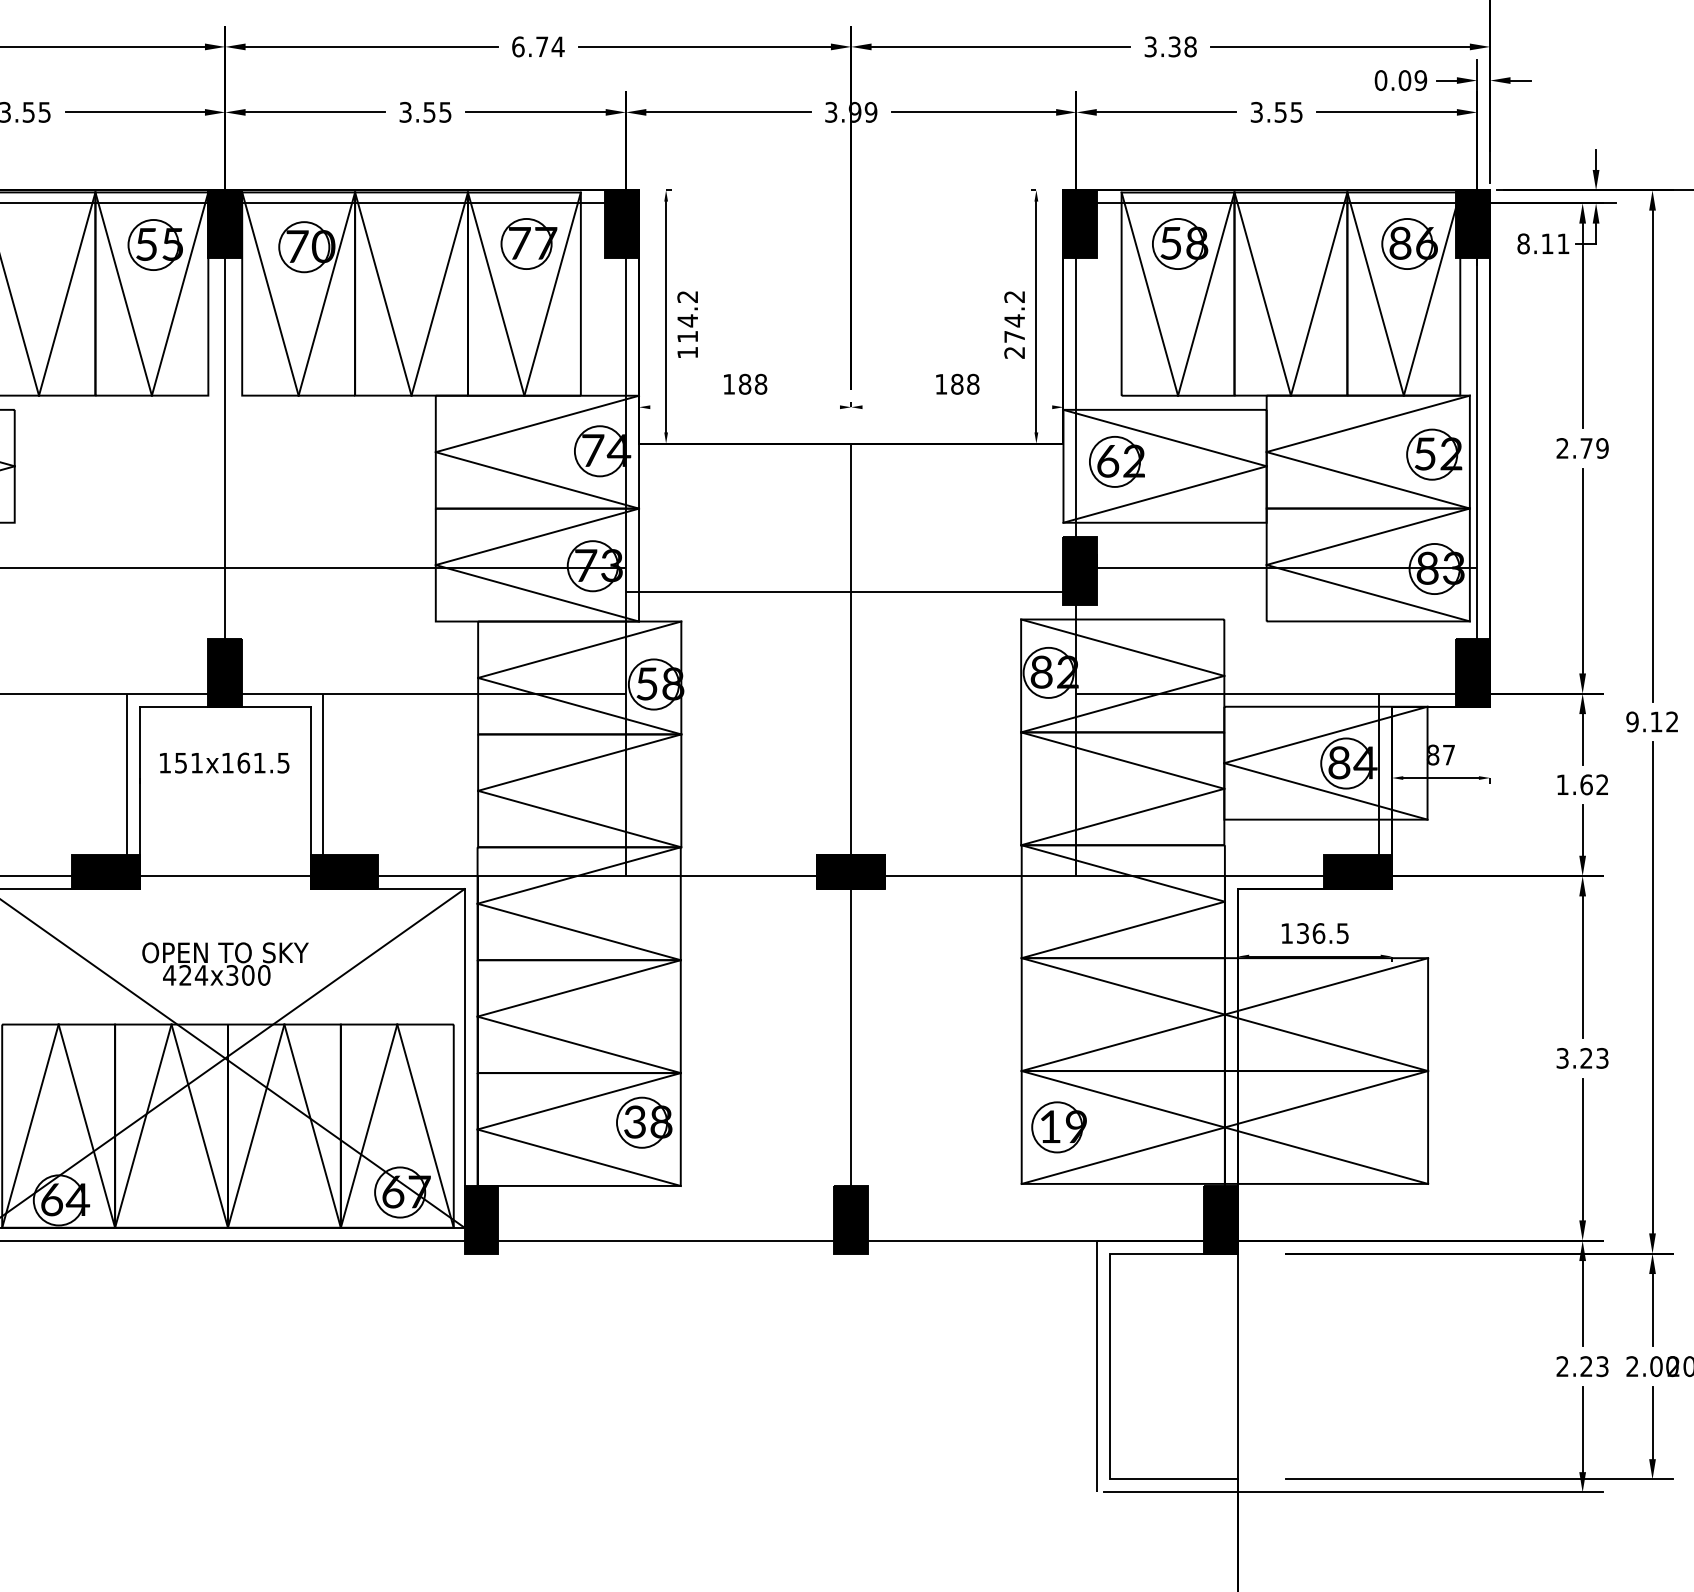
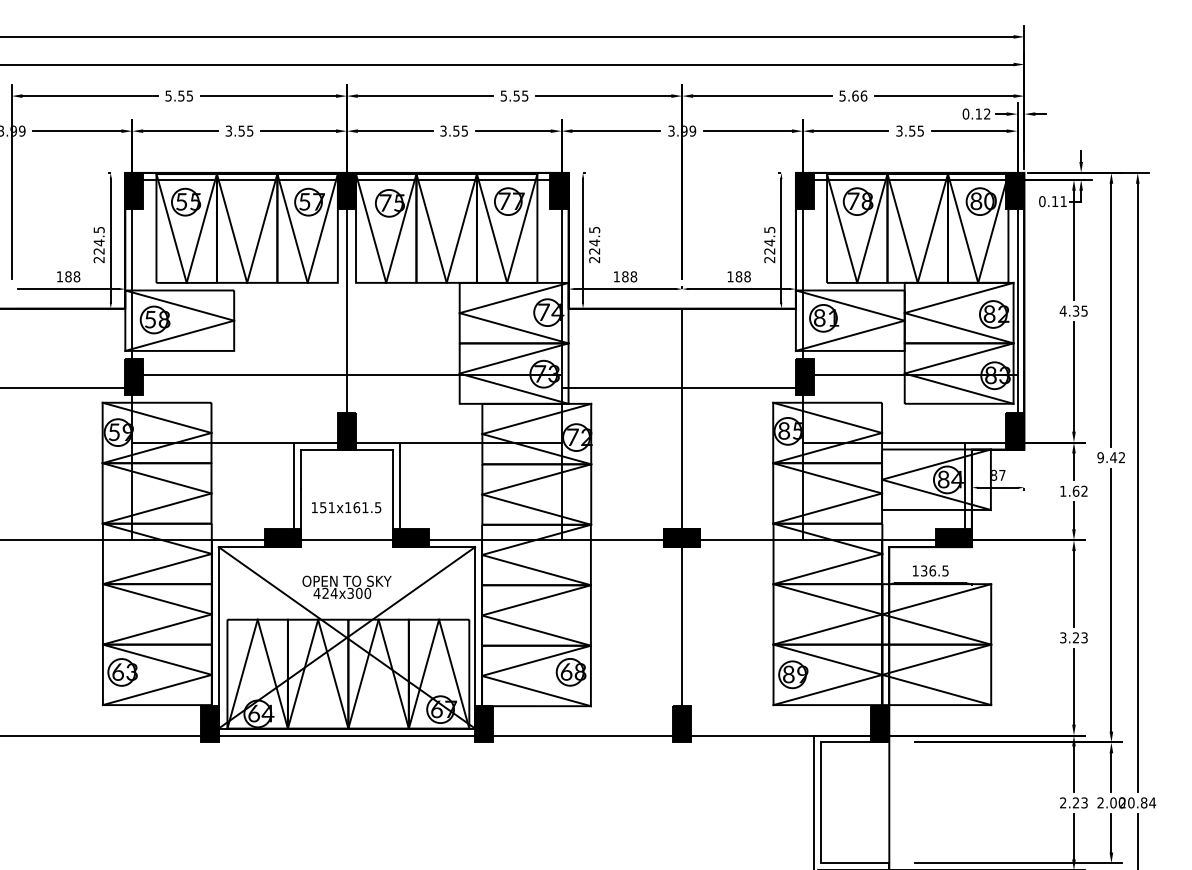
text: (538, 45) -> (514, 95), 6.74 -> 5.55
text: (1171, 45) -> (853, 95), 3.38 -> 5.66
text: (1411, 79) -> (982, 113), 0.09 -> 0.12
text: (1426, 241) -> (990, 200), 86 -> 80
text: (172, 243) -> (318, 201), 55 -> 57
text: (1171, 243) -> (853, 201), 58 -> 78
text: (1523, 243) -> (1042, 201), 8.11 -> 0.11
text: (323, 245) -> (399, 202), 70 -> 75
text: (1014, 316) -> (769, 240), 274.2 -> 224.5
text: (687, 325) -> (594, 245), 114.2 -> 224.5
line: (745, 408) -> (625, 289), added
line: (956, 408) -> (738, 289), added
text: (1581, 447) -> (1073, 310), 2.79 -> 4.35
text: (1424, 452) -> (989, 313), 52 -> 82
text: (1120, 460) -> (826, 317), 62 -> 81
text: (1064, 671) -> (796, 430), 82 -> 85
text: (659, 684) -> (579, 437), 58 -> 72
text: (1656, 721) -> (1113, 457), 9.12 -> 9.42
text: (224, 762) -> (346, 507), moved
text: (635, 1121) -> (566, 671), 38 -> 68
text: (1049, 1126) -> (788, 674), 19 -> 89

